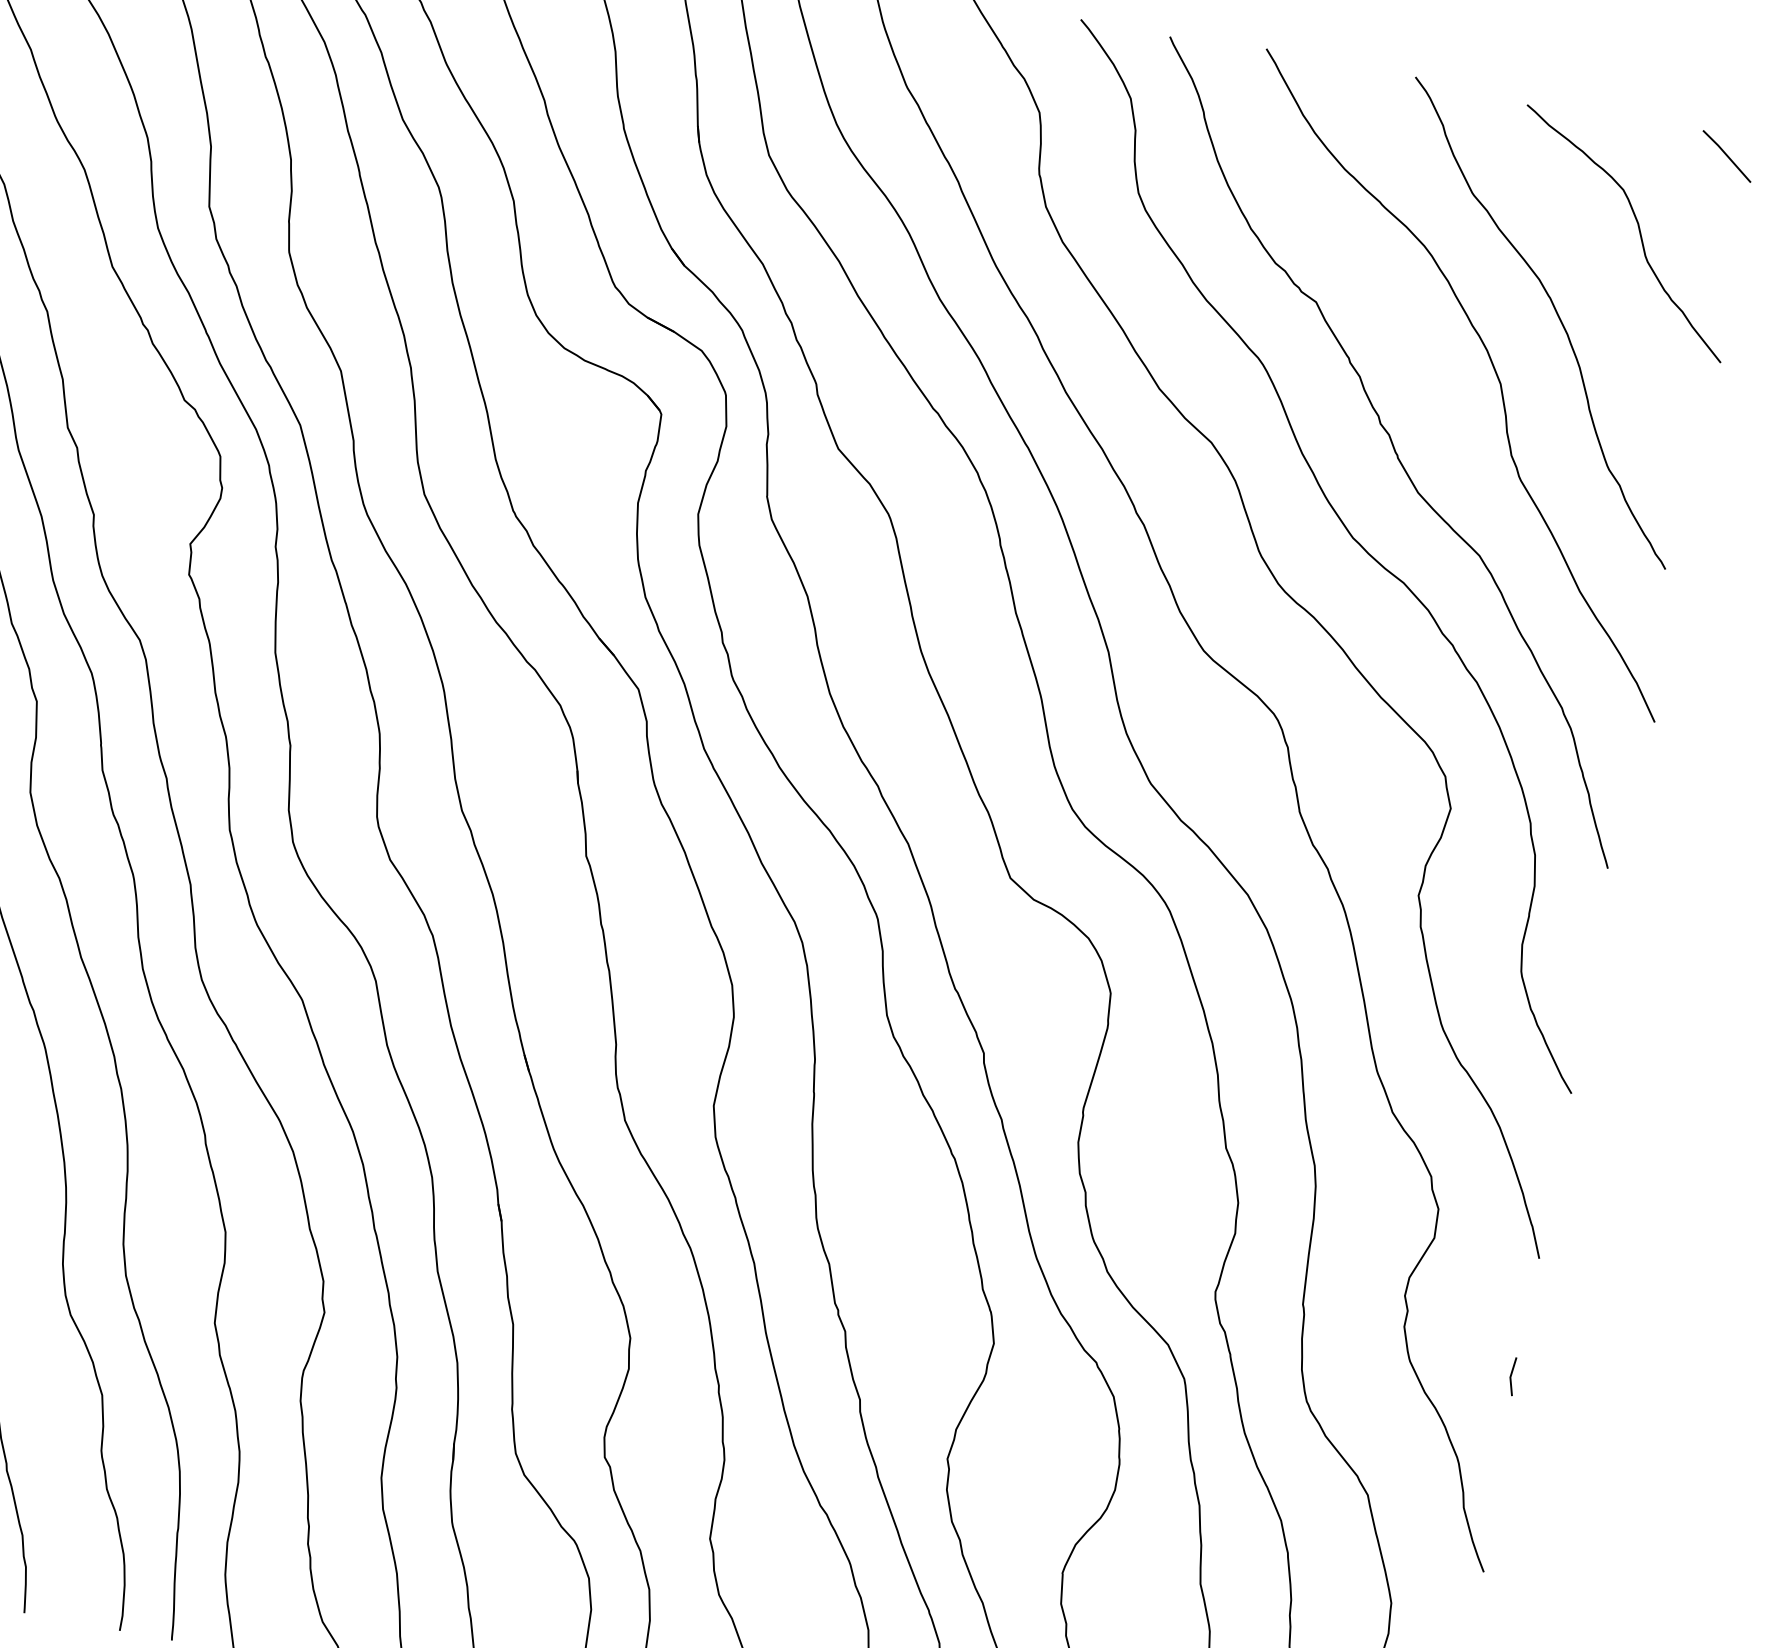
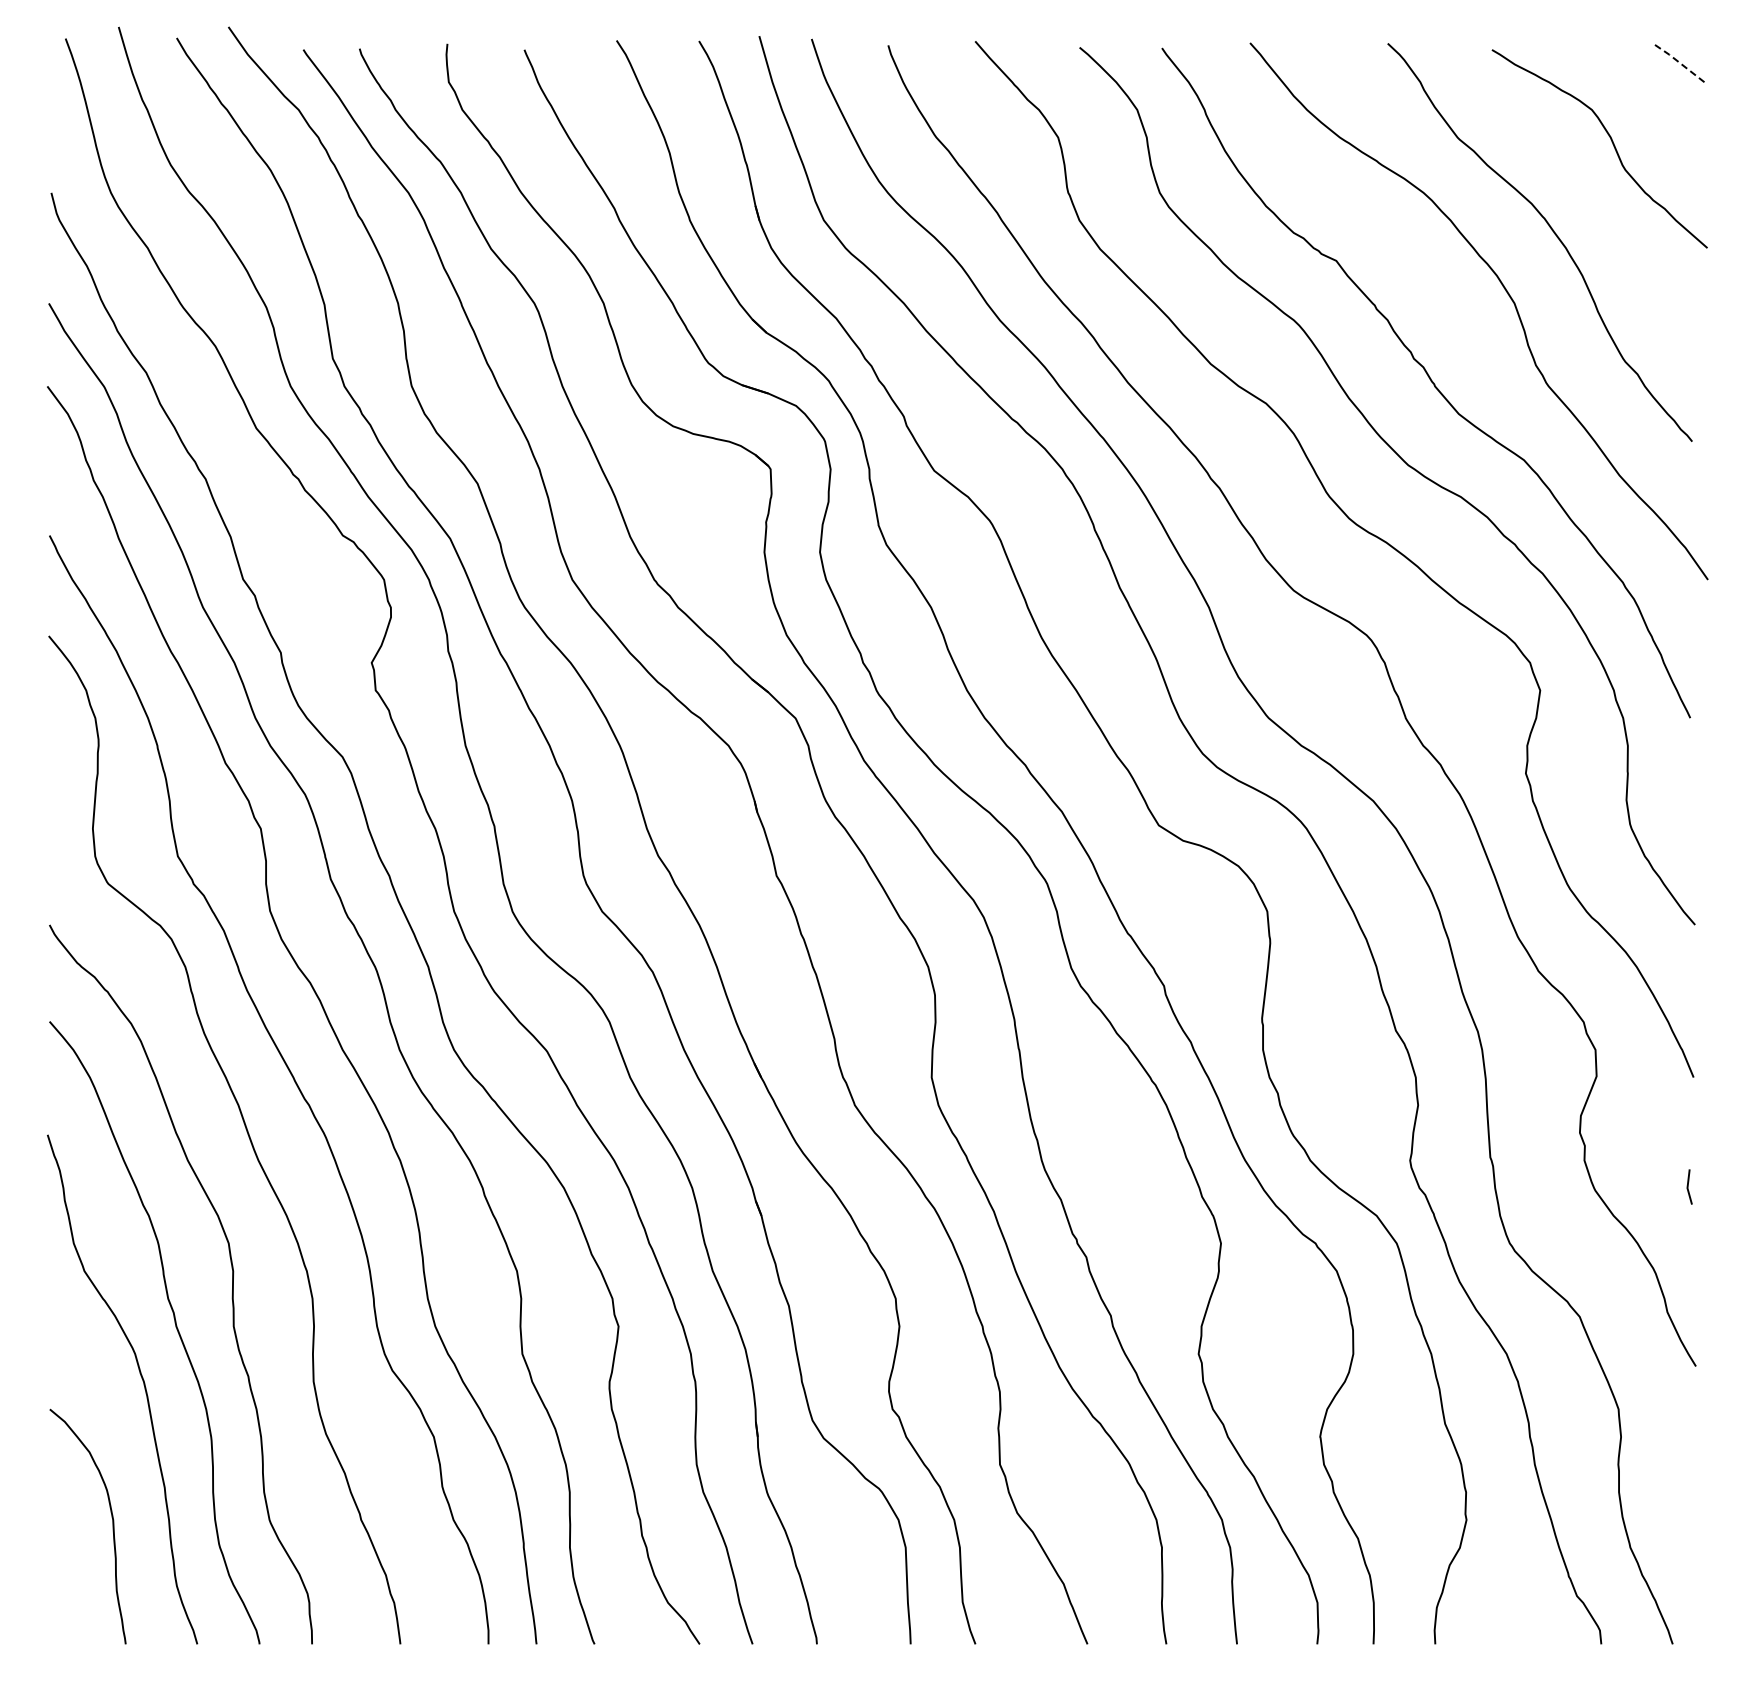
line: (1726, 154) -> (1678, 61), solid -> dashed

